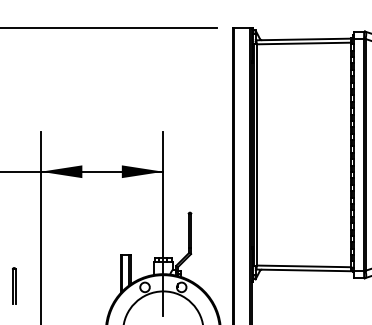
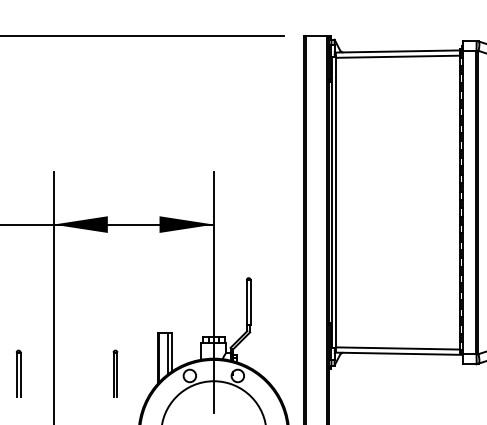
line: (87, 285) -> (114, 373), added

